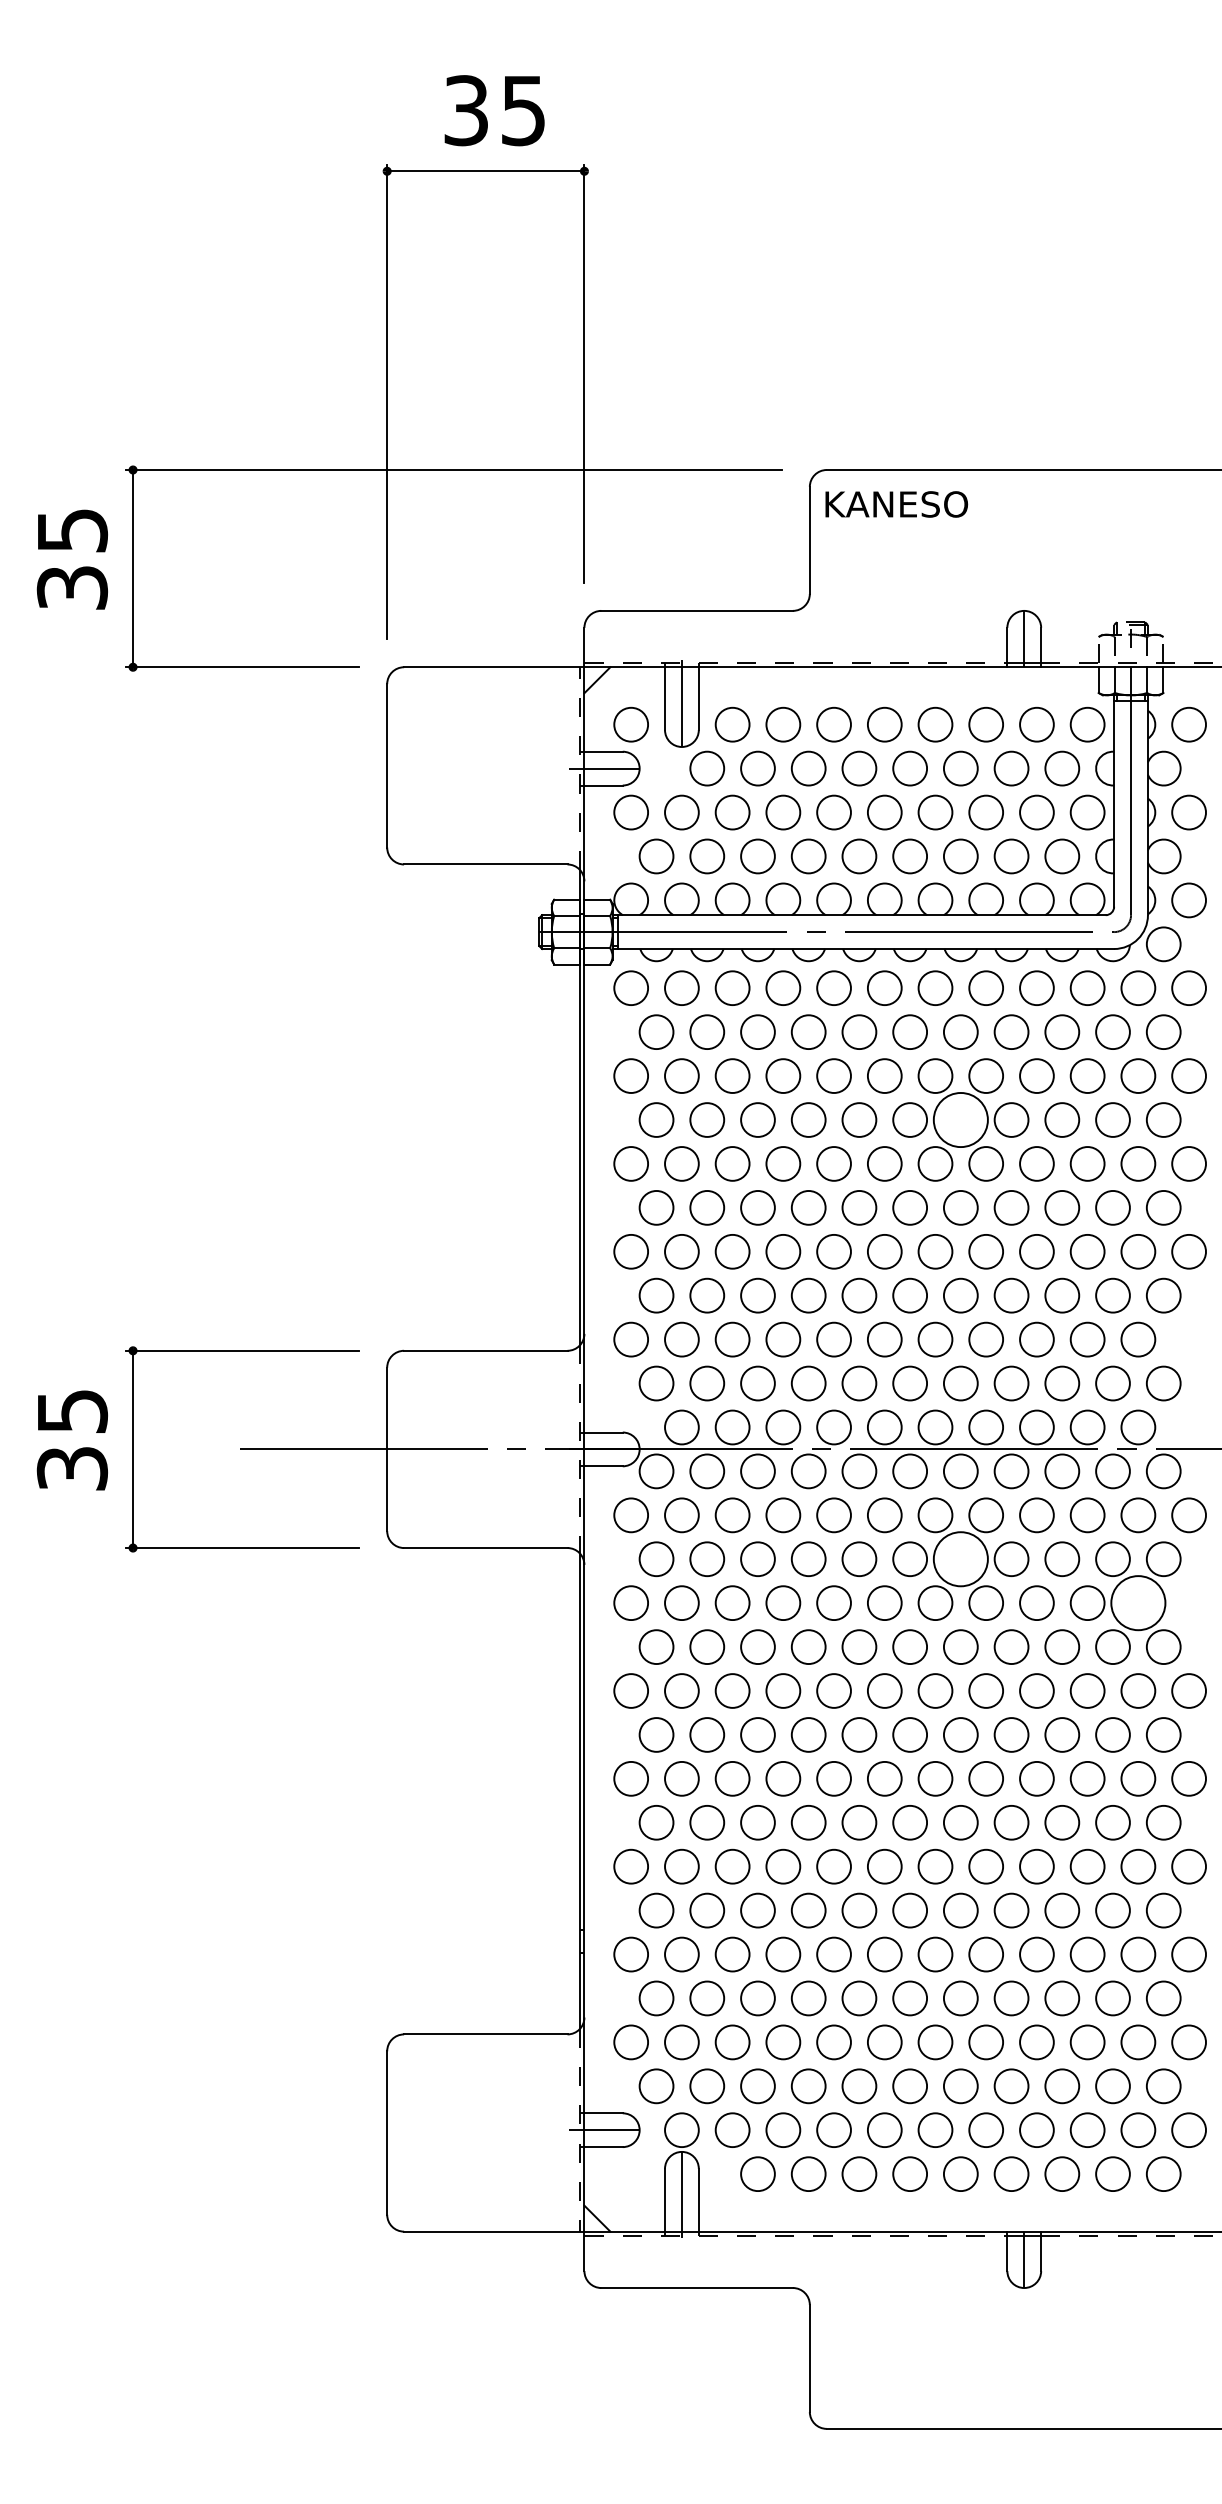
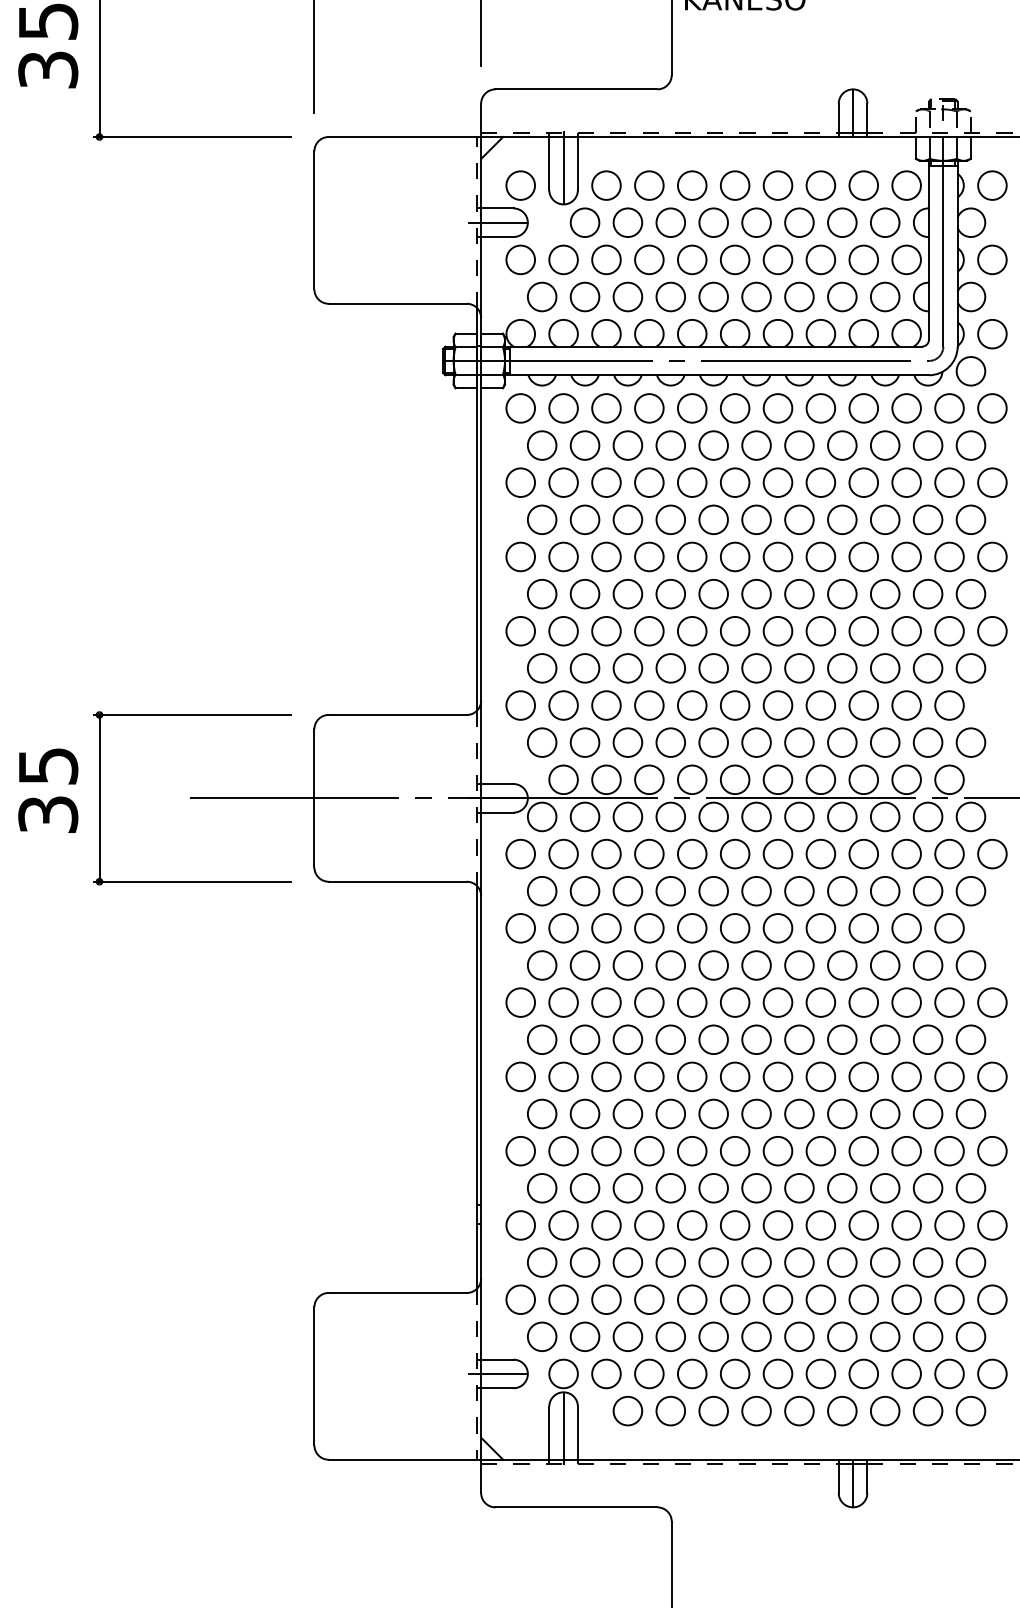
circle: (960, 1119) -> (799, 519), size x0.62
circle: (960, 1559) -> (799, 891), size x0.62
circle: (1138, 1603) -> (949, 928), size x0.62

